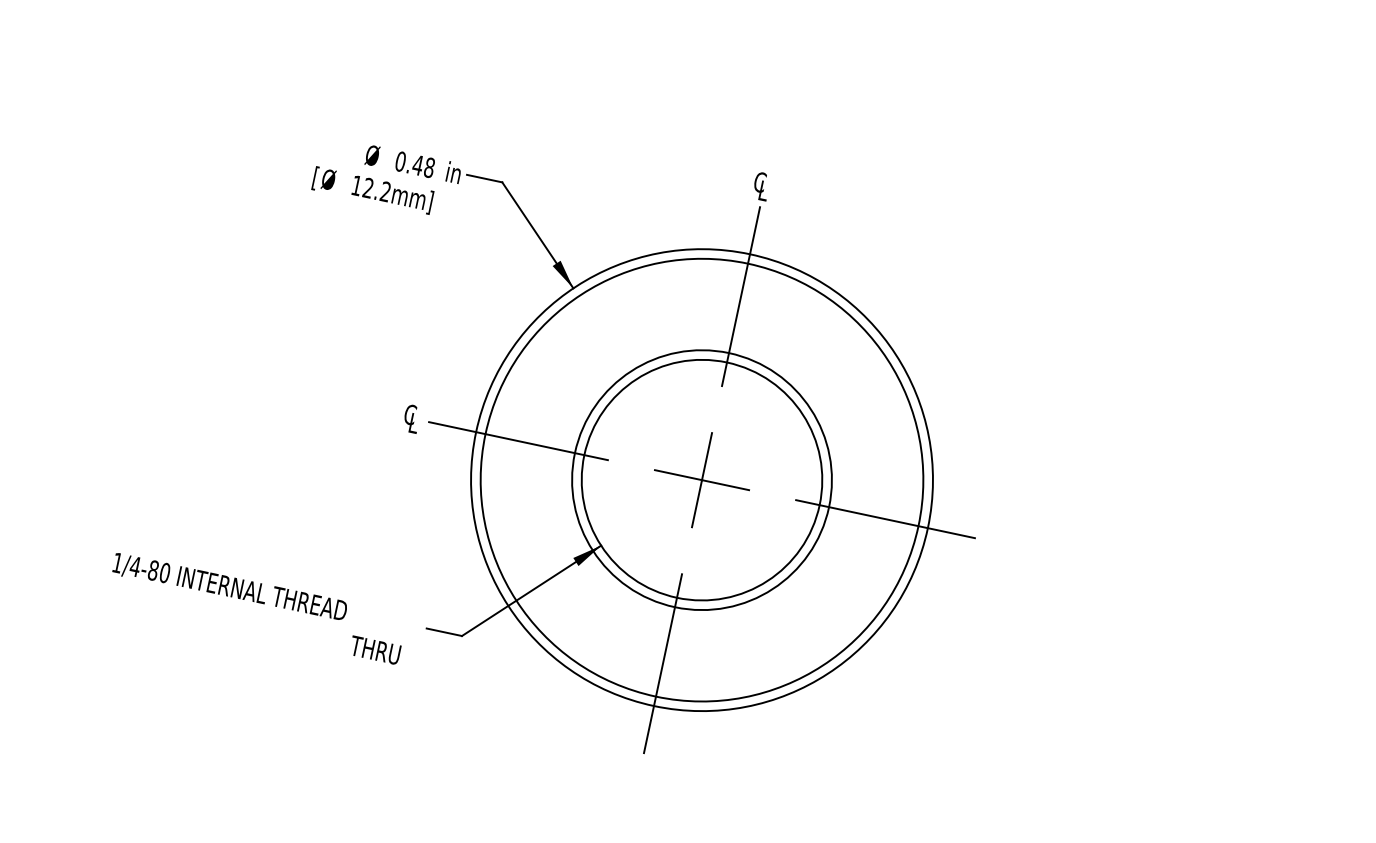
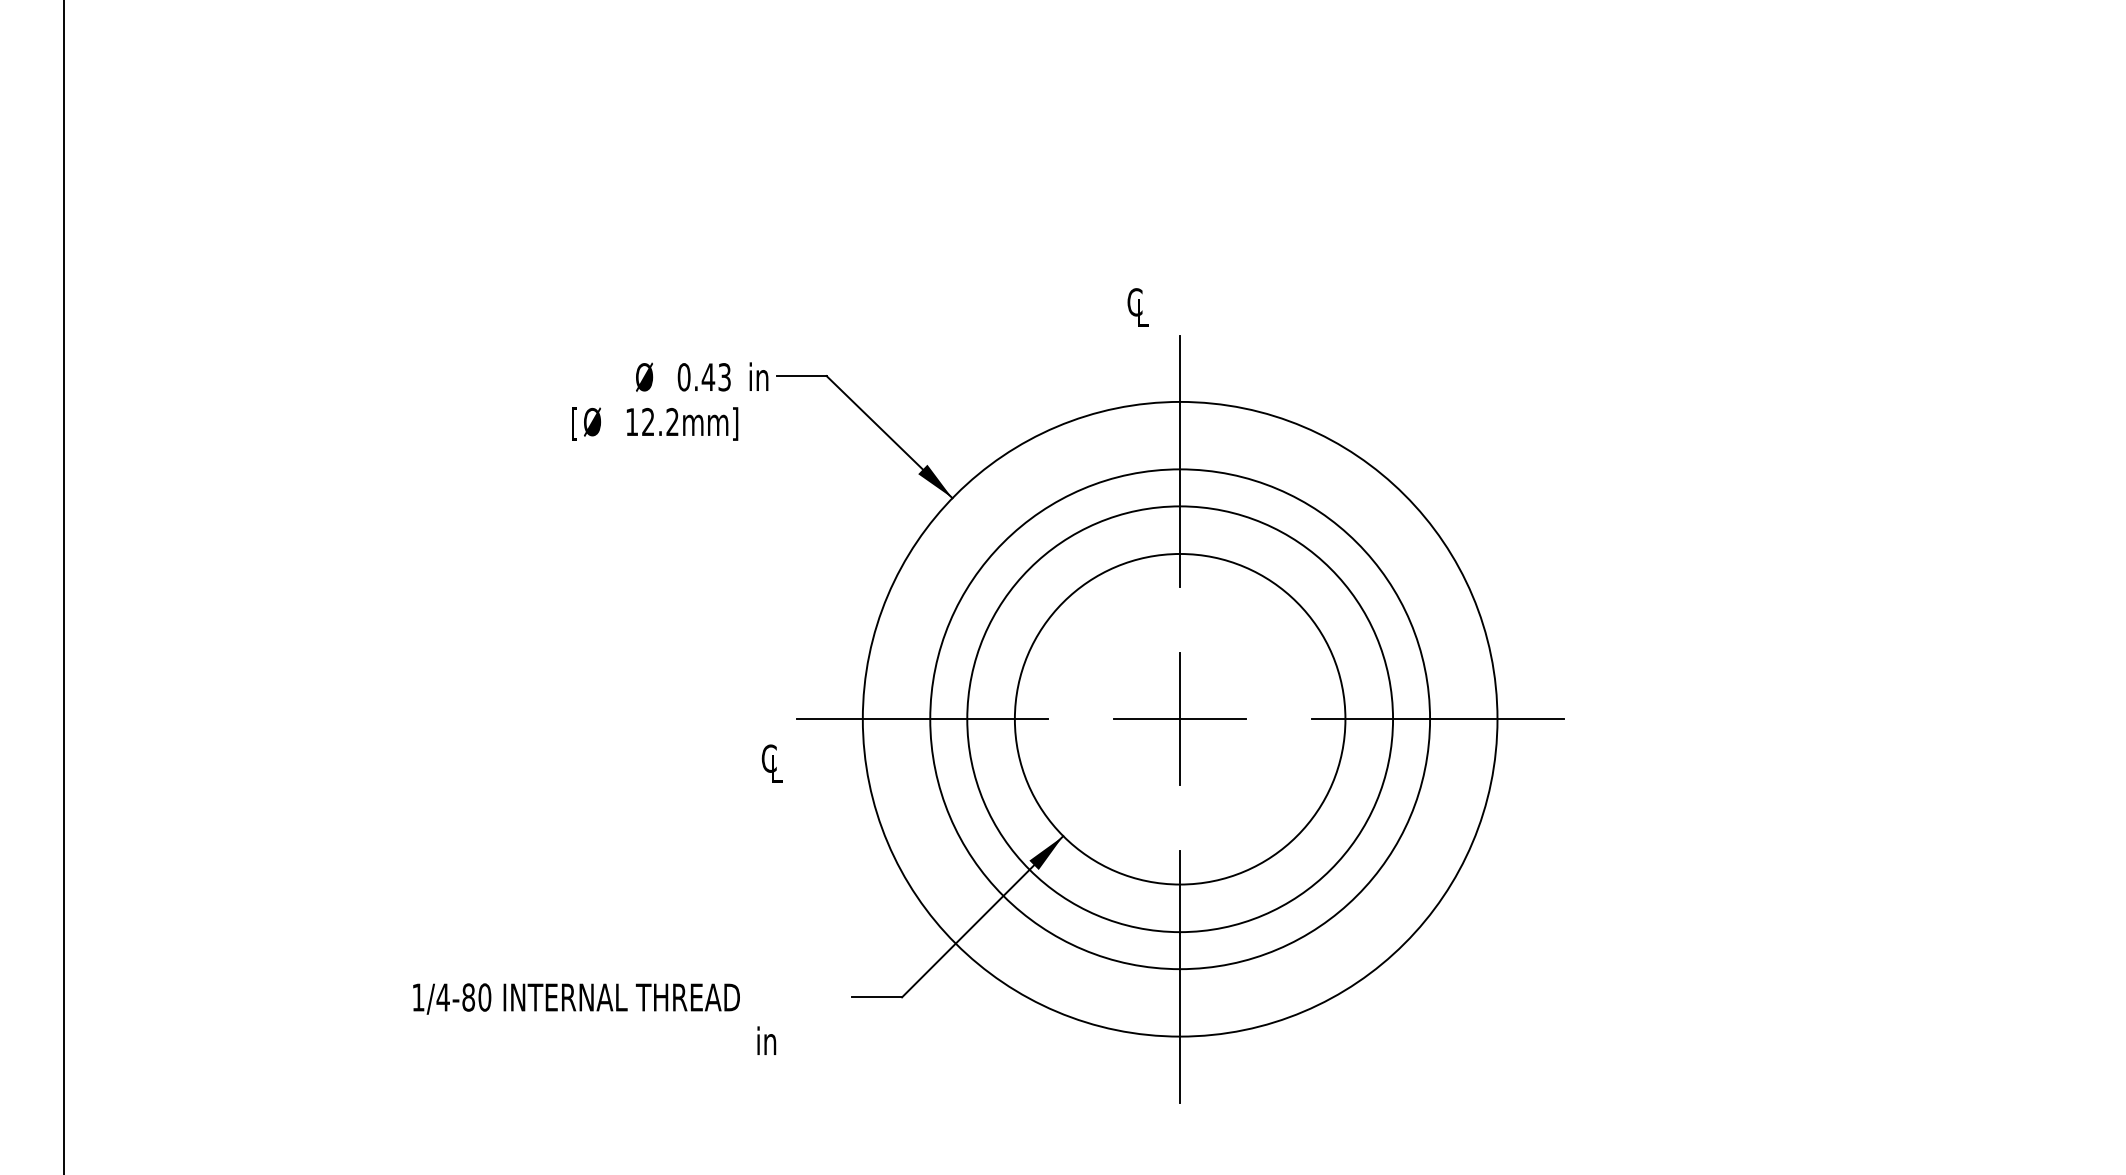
text: (429, 167) -> (724, 377), 0.48 -> 0.43
text: (760, 186) -> (1137, 307), moved
text: (411, 418) -> (771, 763), moved
circle: (701, 479) -> (1179, 718), size x1.4
circle: (702, 480) -> (1180, 719), size x0.7
text: (375, 649) -> (789, 1040), THRU -> in

